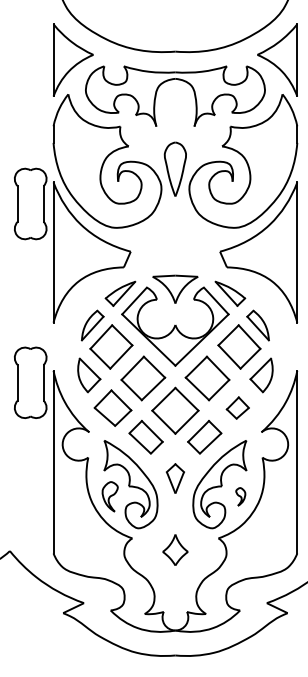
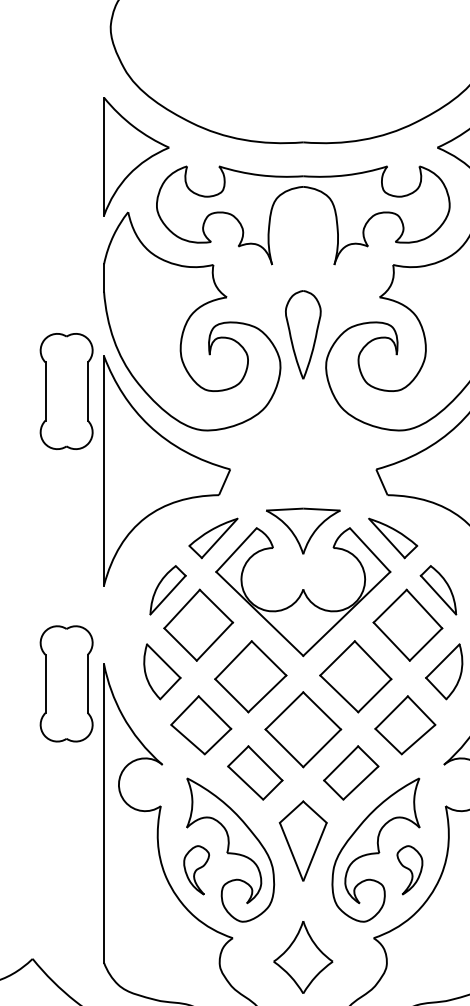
part: (237, 407) -> (404, 724), size x1.67
part: (175, 478) -> (303, 840), size x1.67
part: (240, 496) -> (409, 869), size x1.67
part: (175, 549) -> (303, 956), size x1.43

